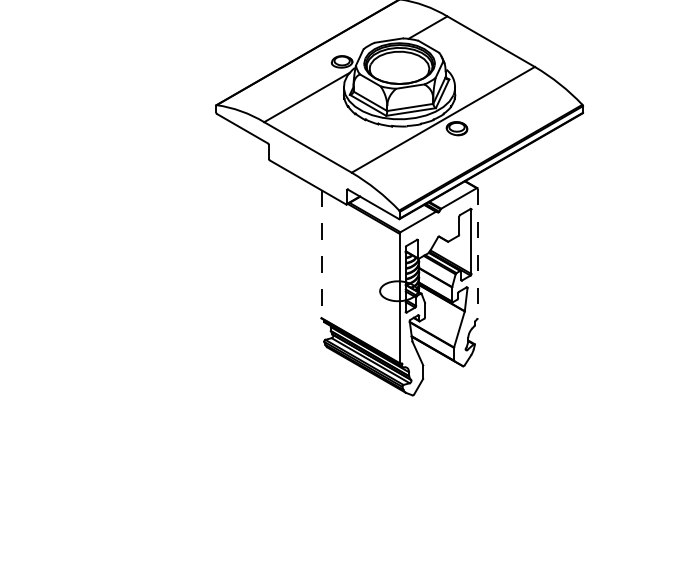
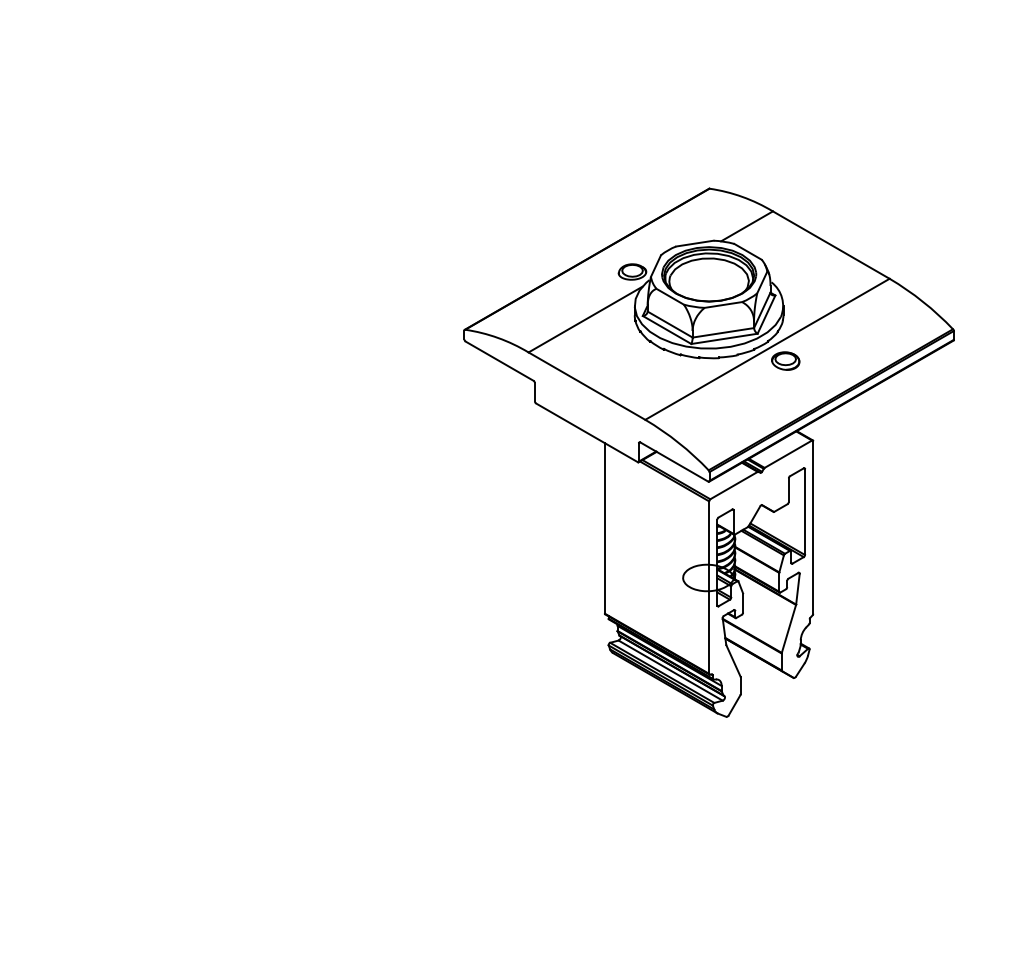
line: (477, 253) -> (813, 527), dashed -> solid
line: (321, 254) -> (604, 528), dashed -> solid

